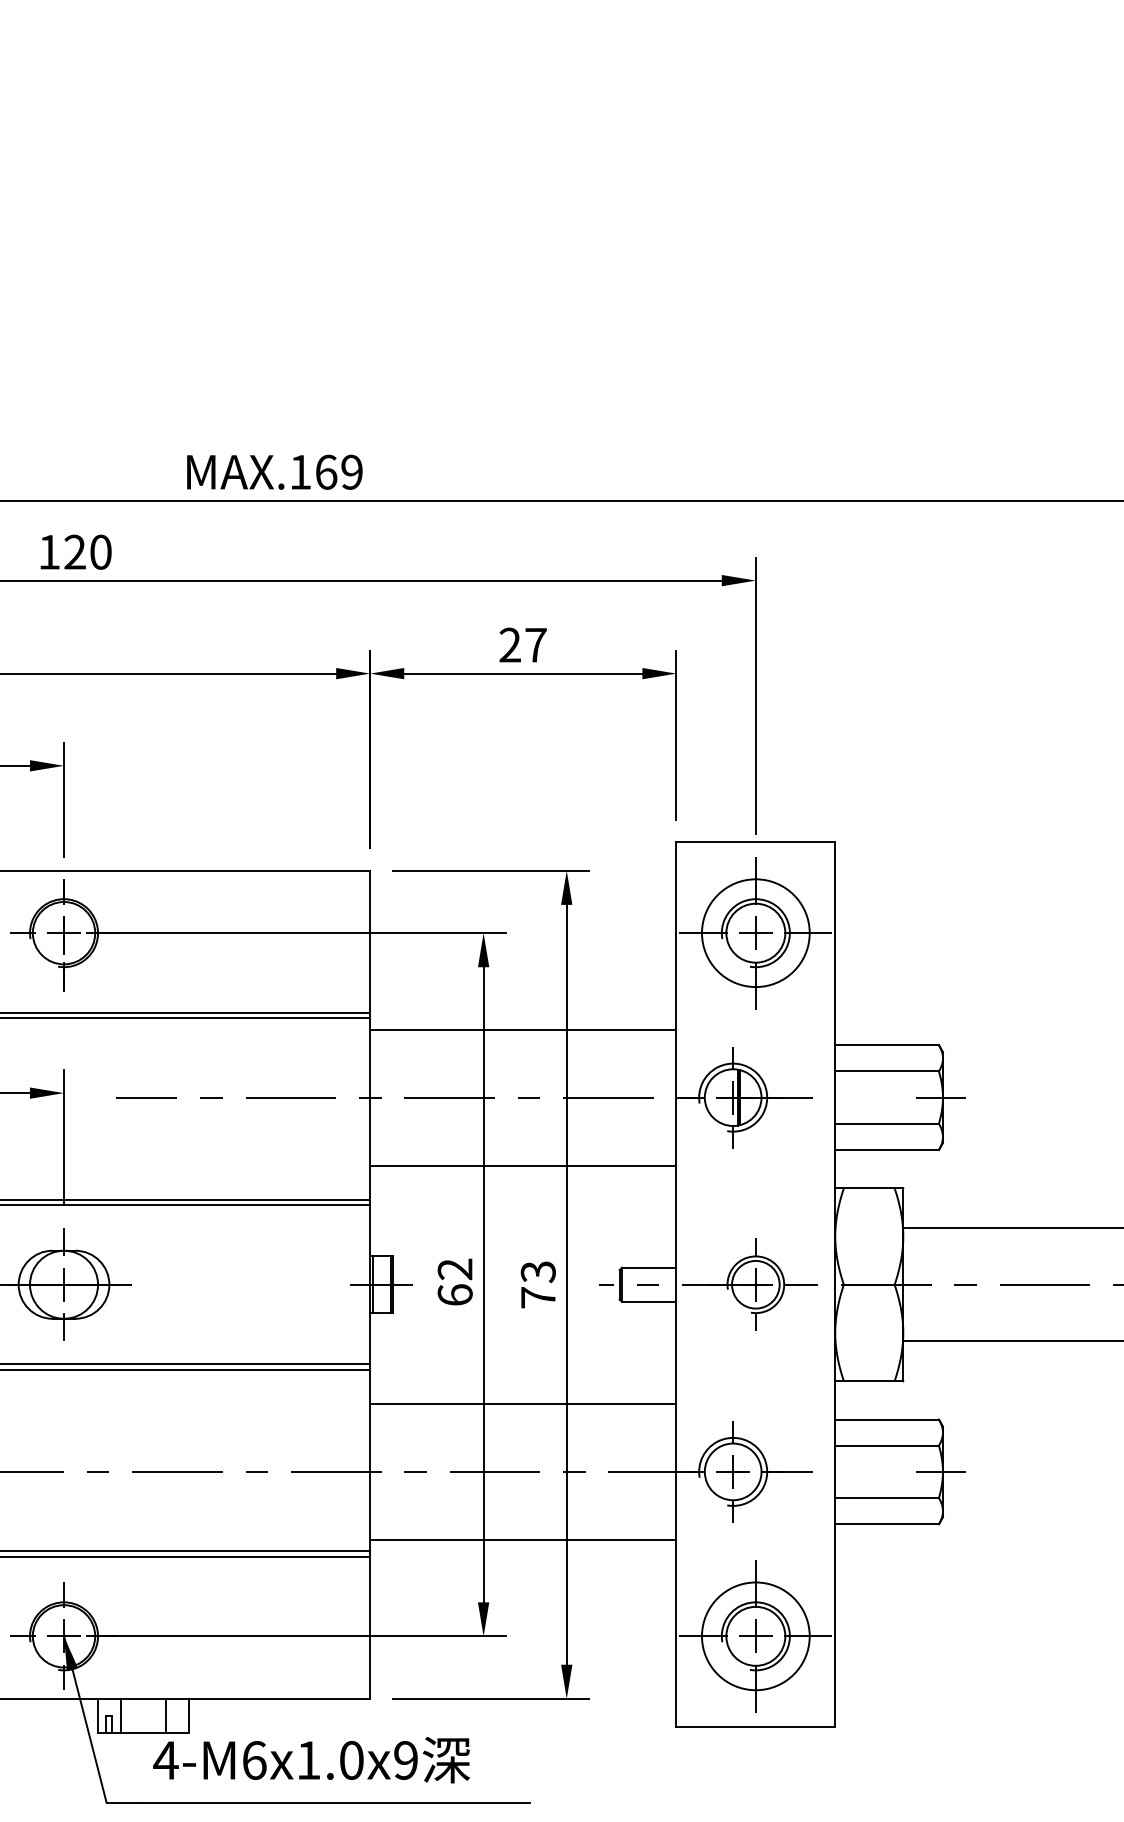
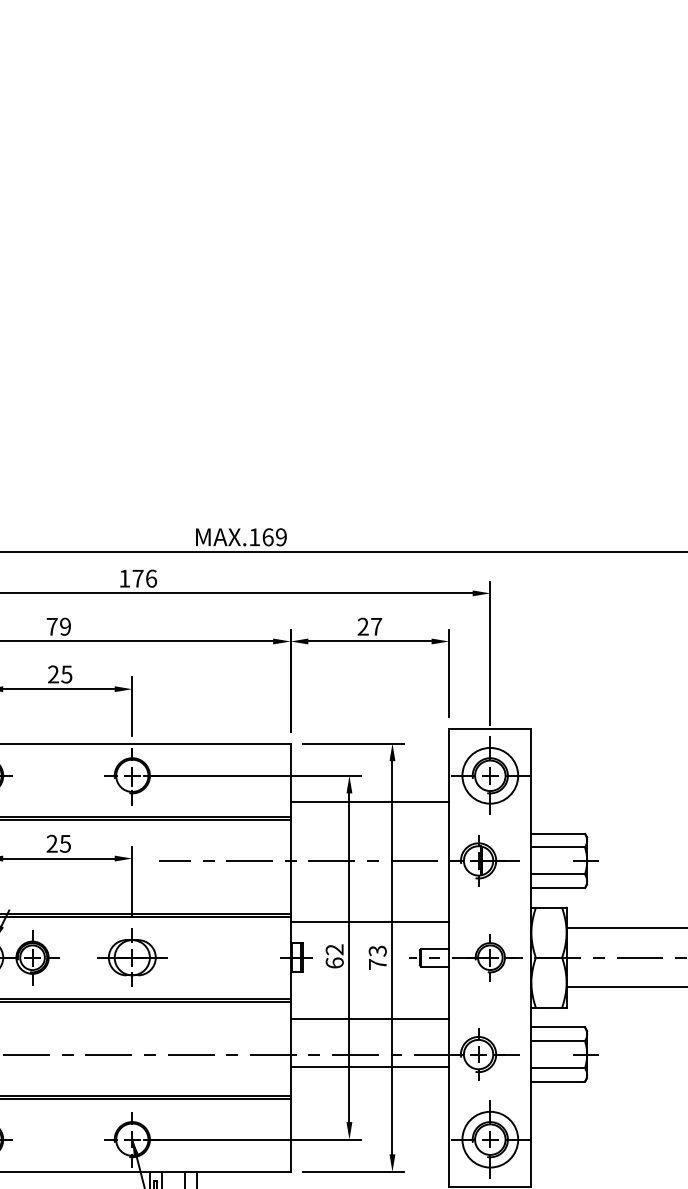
text: (87, 551) -> (144, 578), 120 -> 176
line: (522, 1029) -> (369, 801), moved
line: (522, 1166) -> (369, 922), moved
line: (522, 1539) -> (369, 1066), moved

